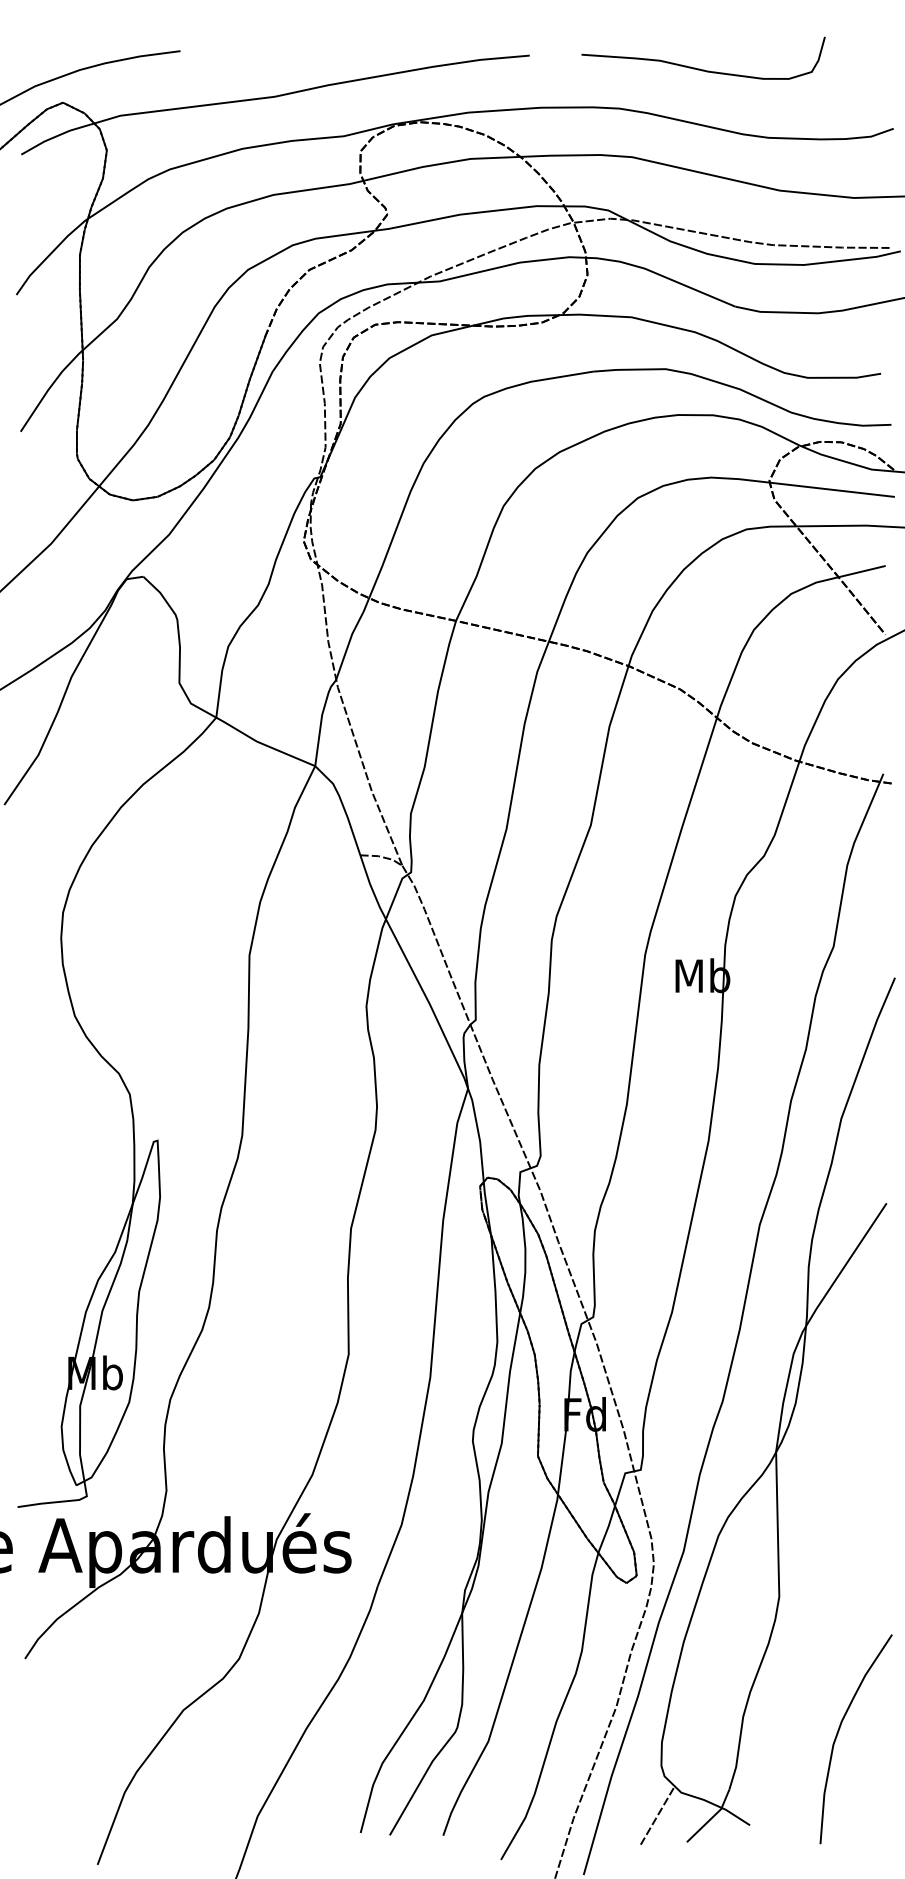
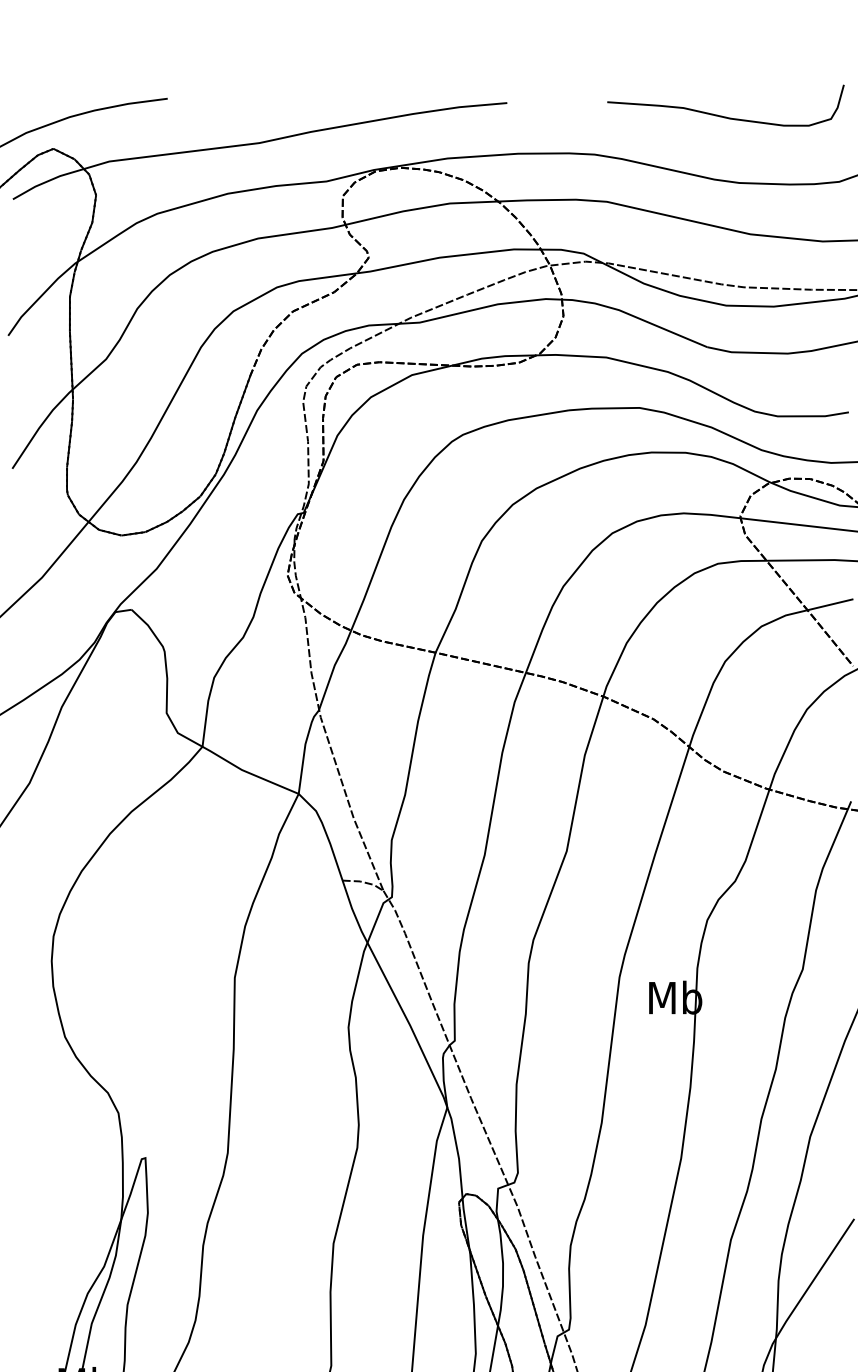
curve: (699, 68) -> (721, 115), moved

